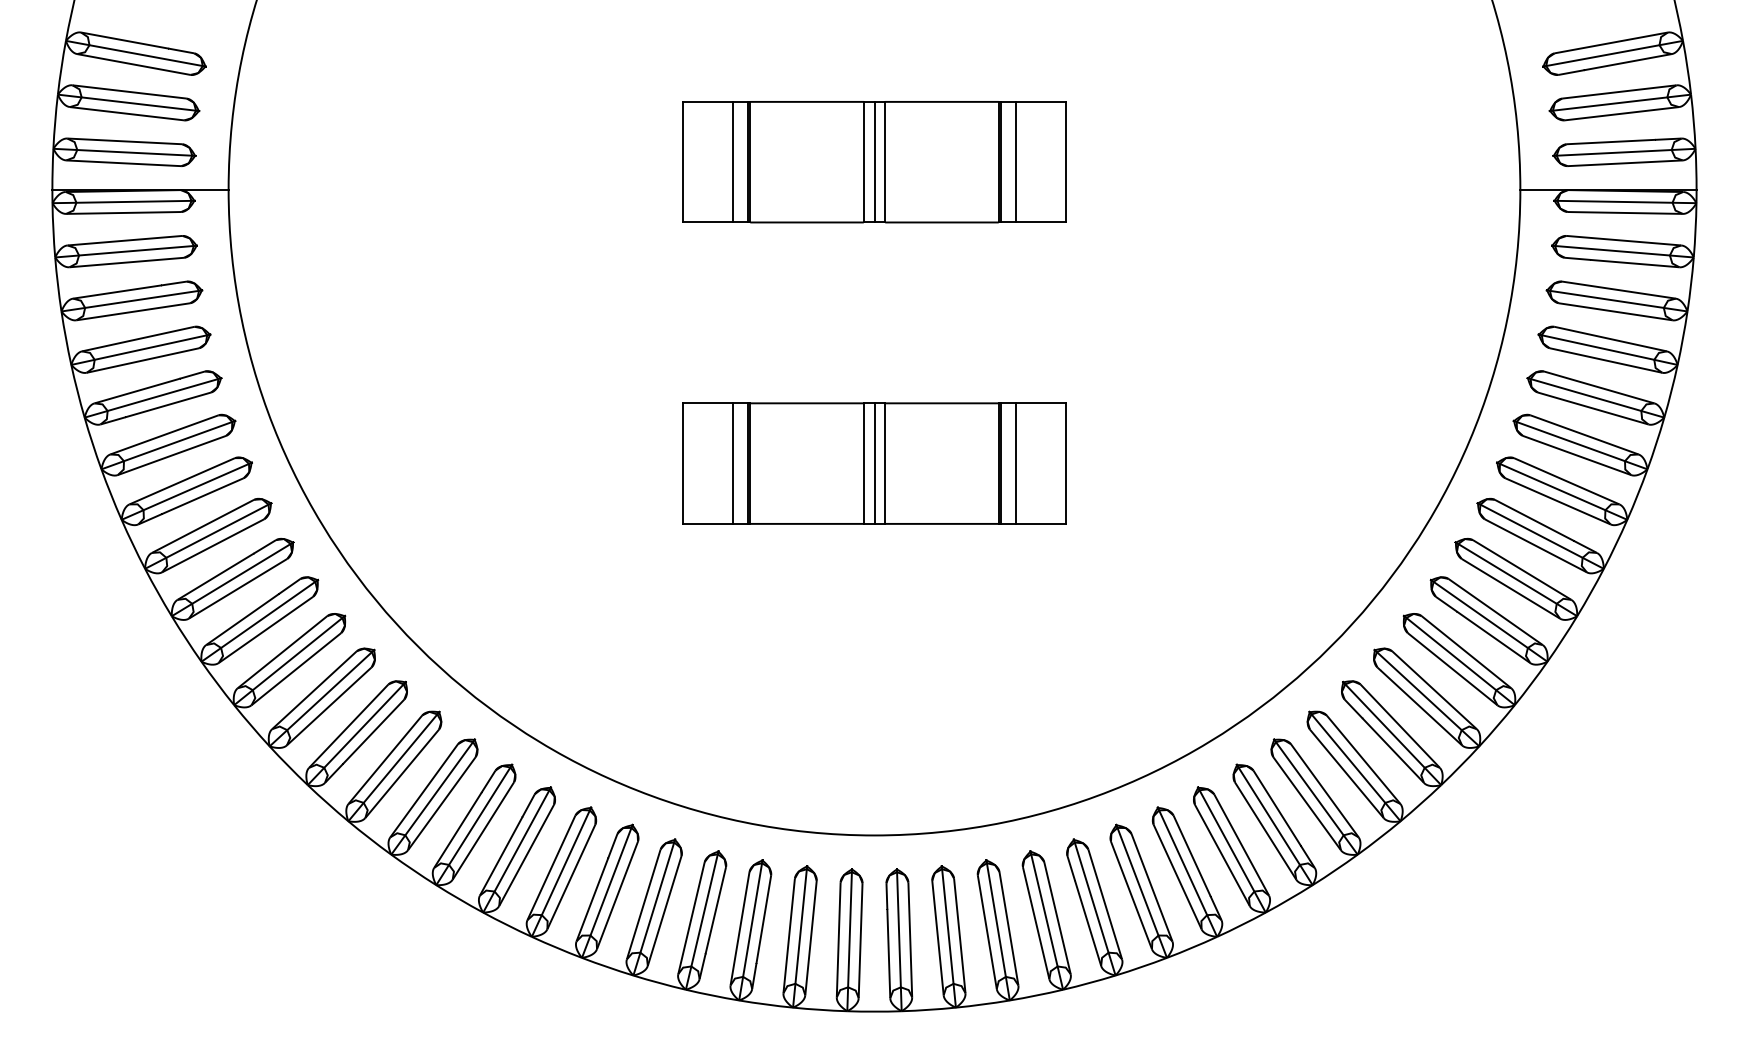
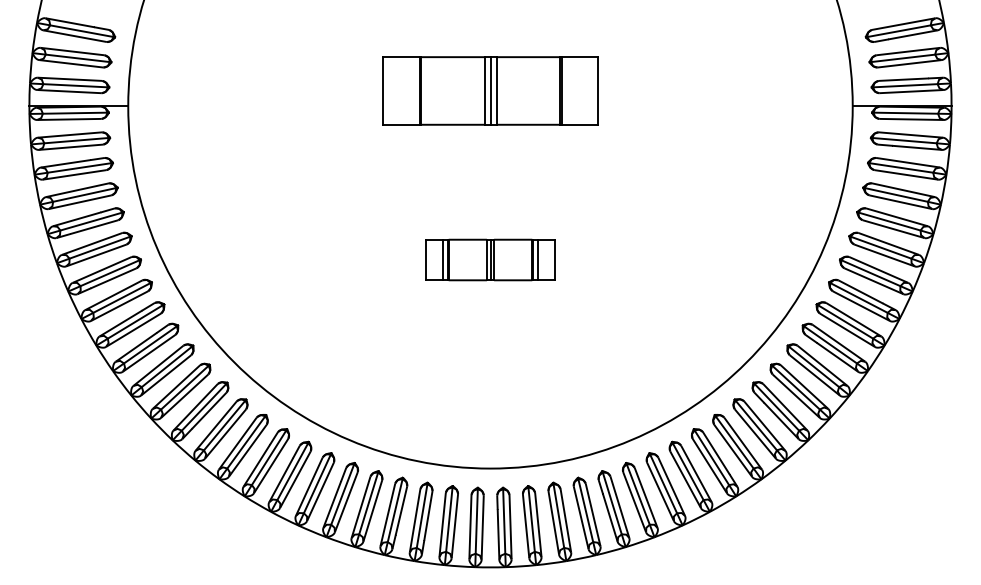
line: (733, 161) -> (411, 90), removed
line: (1015, 161) -> (569, 90), removed
part: (874, 462) -> (490, 259), size x0.6

